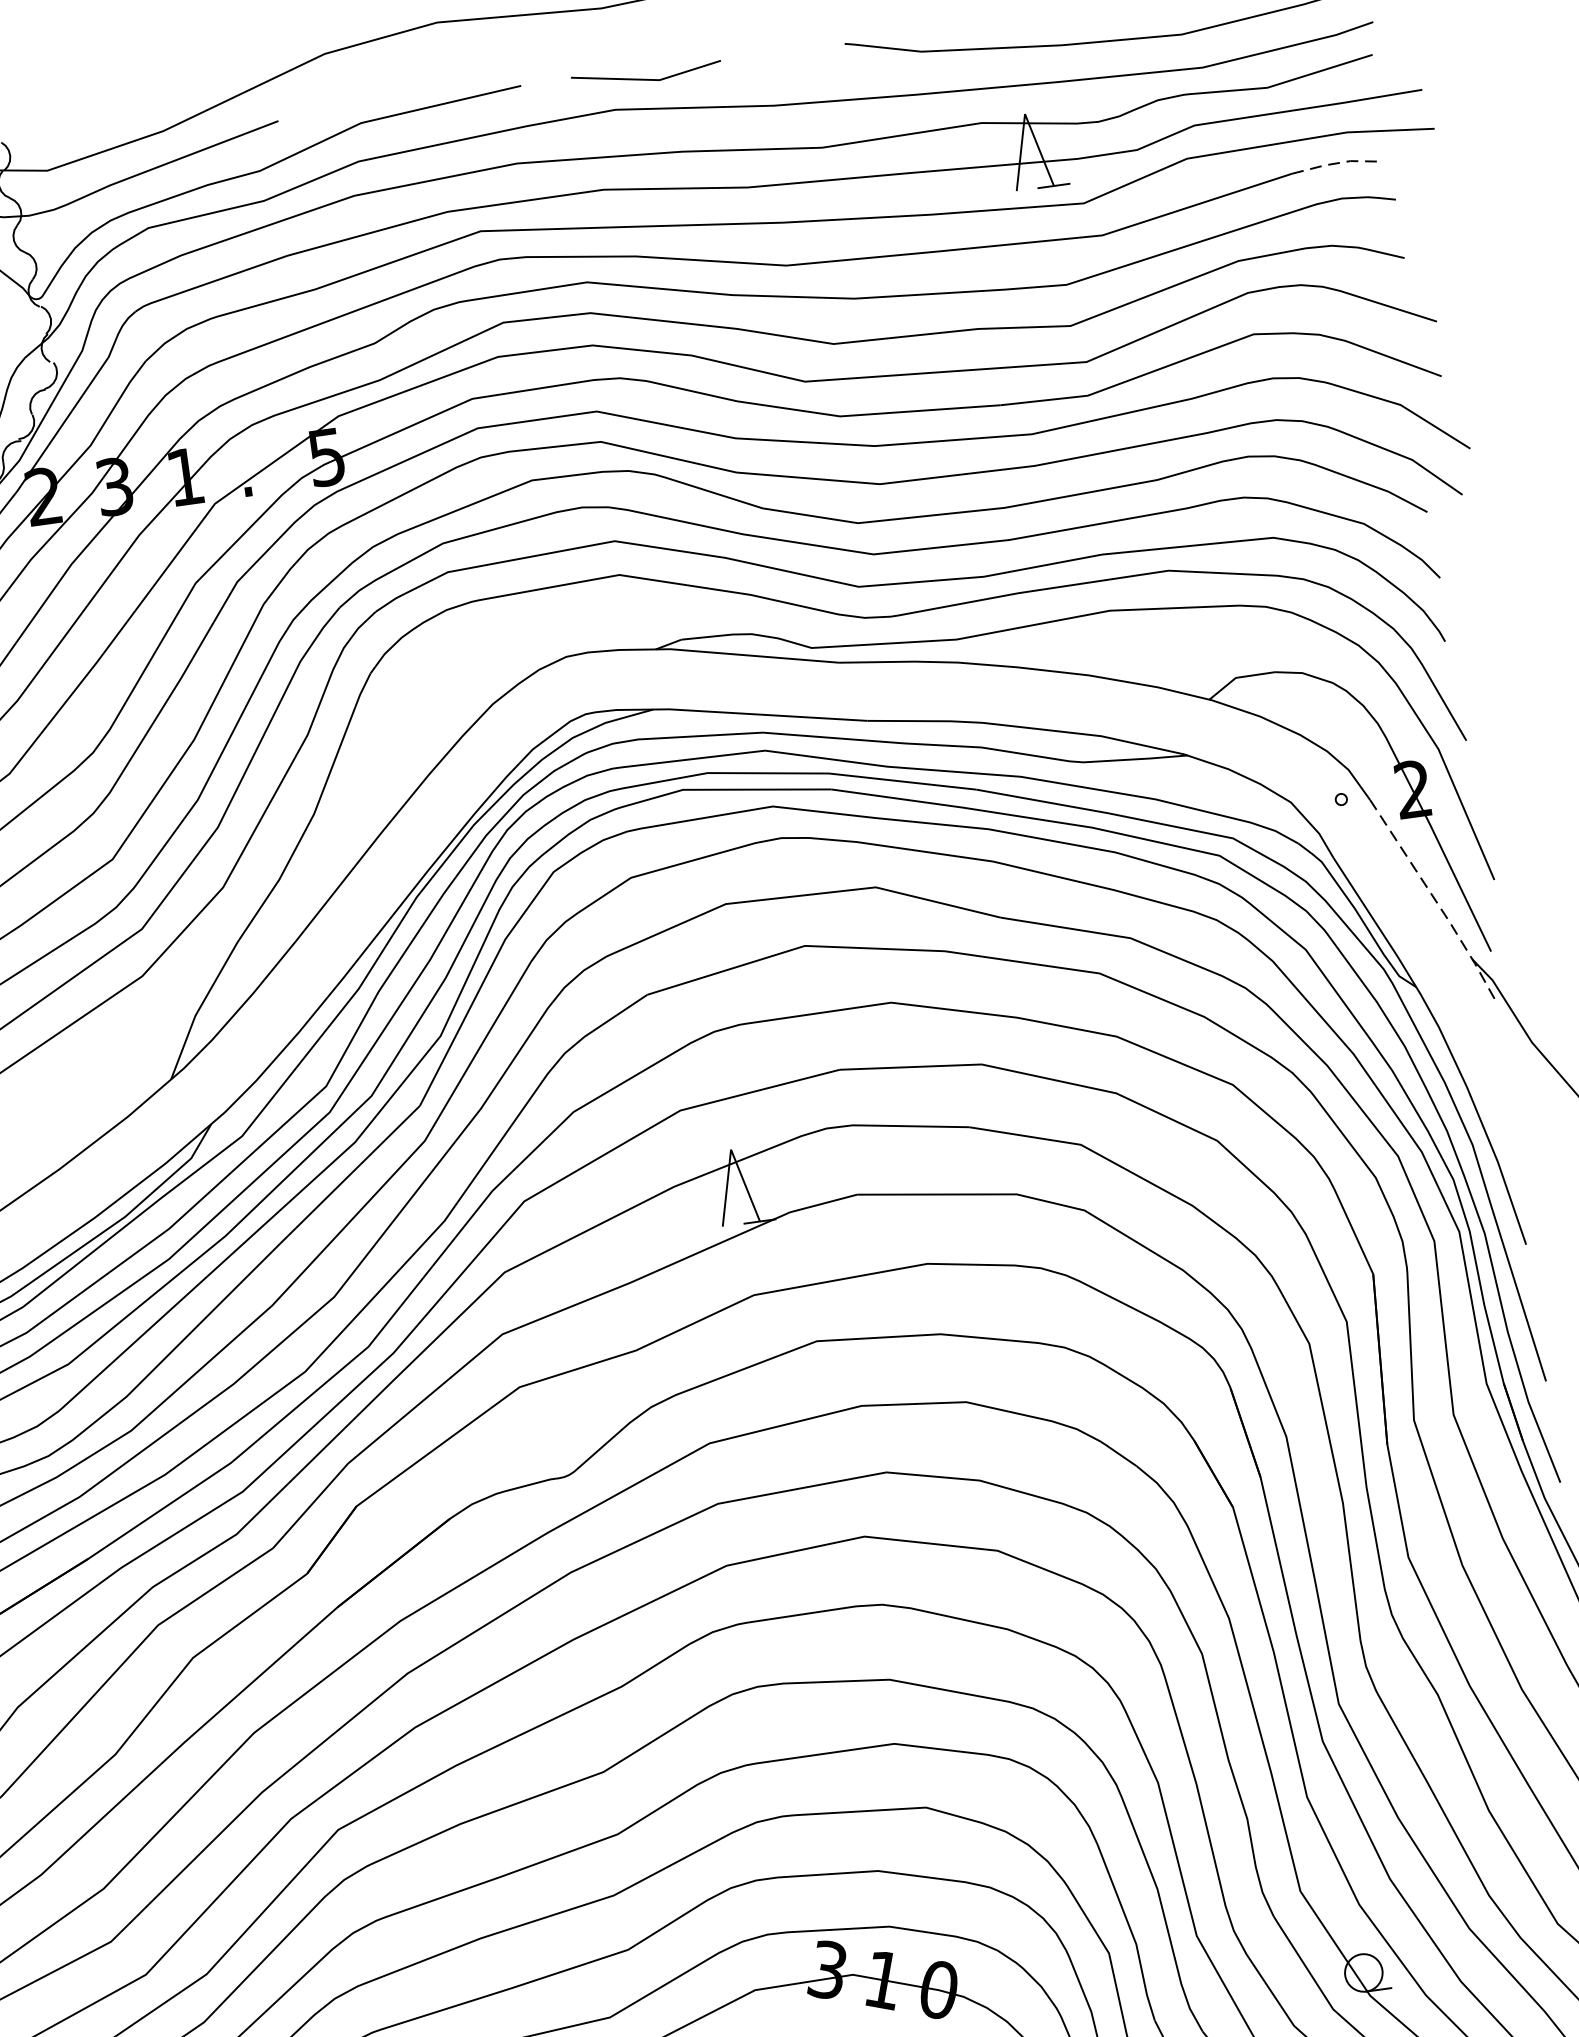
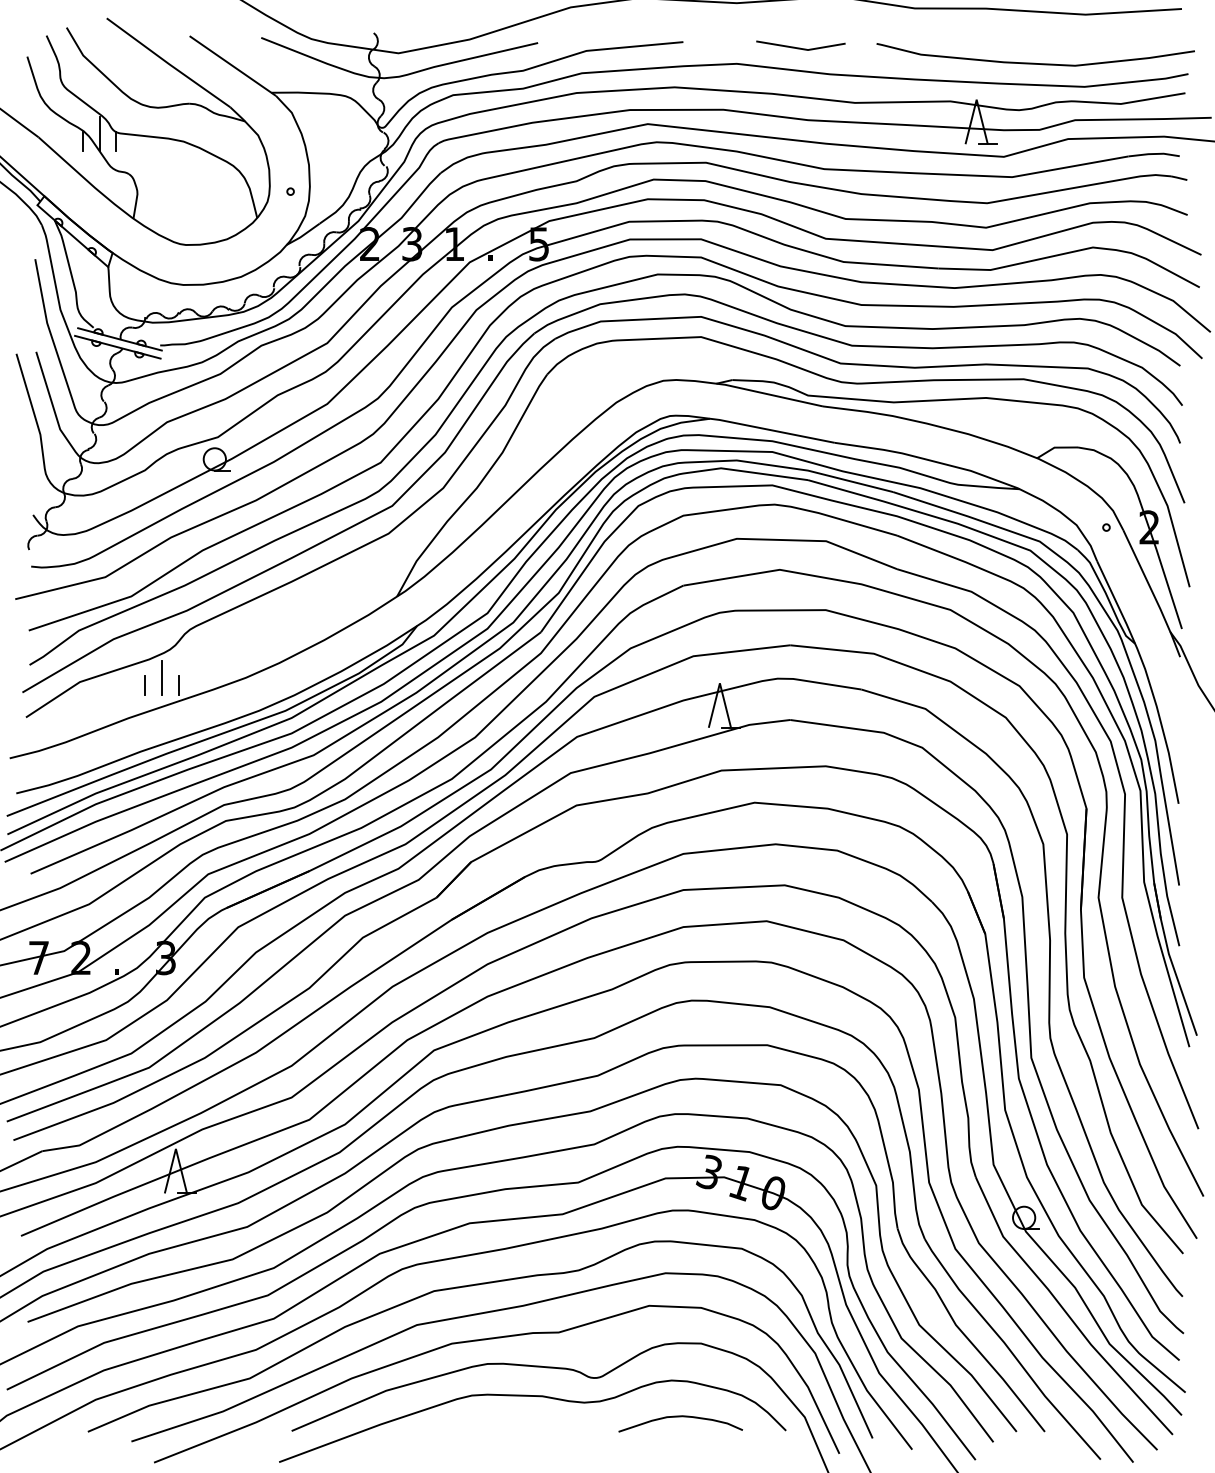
line: (646, 77) -> (800, 47), moved
line: (1336, 164) -> (1155, 154), dashed -> solid
line: (1435, 900) -> (1153, 594), dashed -> solid

